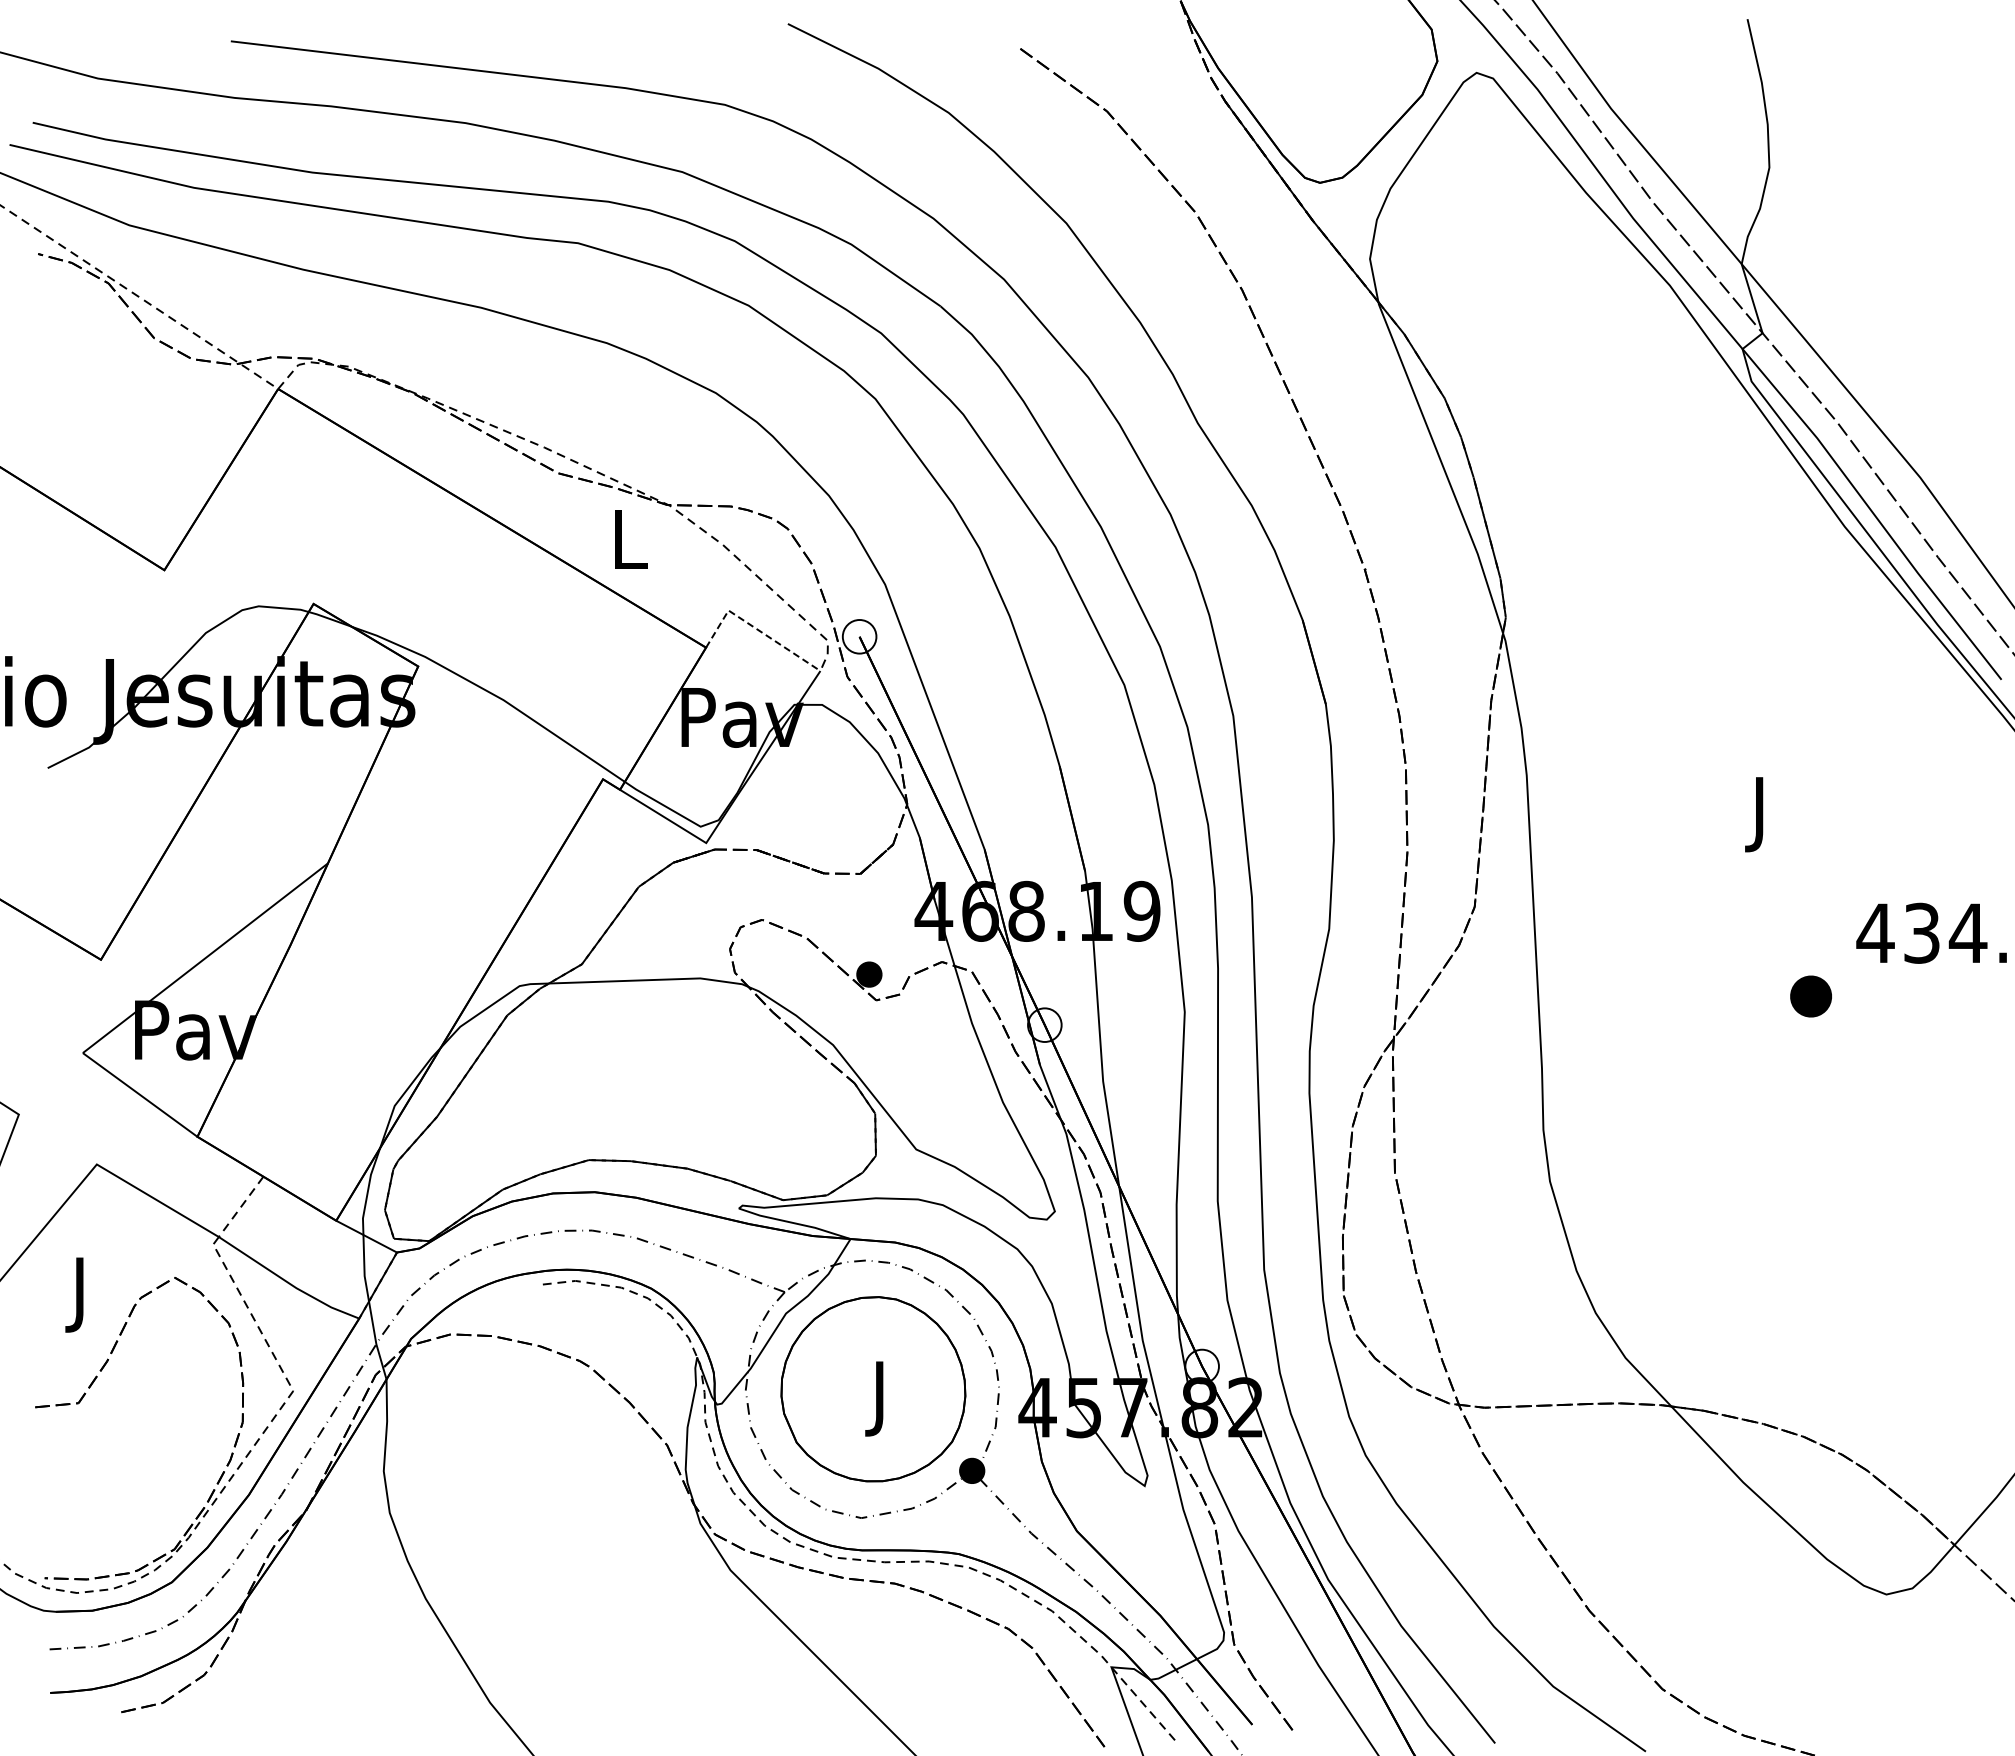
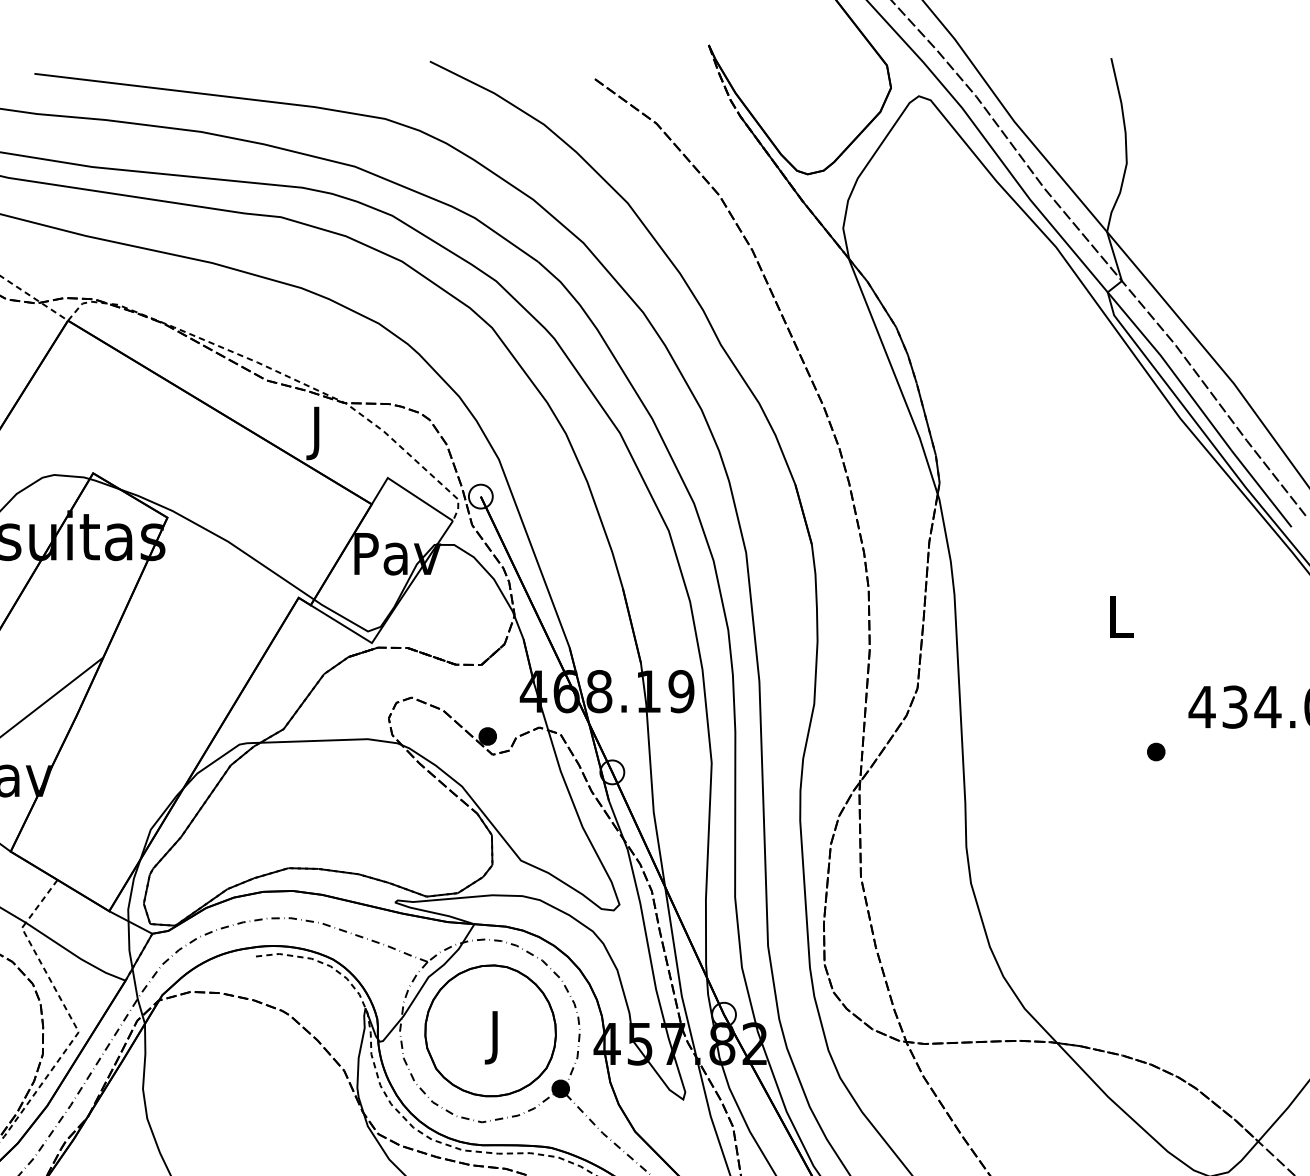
text: (630, 547) -> (318, 433), L -> J
line: (756, 628) -> (407, 490), dashed -> solid
text: (1761, 814) -> (1121, 622), J -> L
part: (1810, 996) -> (1155, 752), size x0.62

